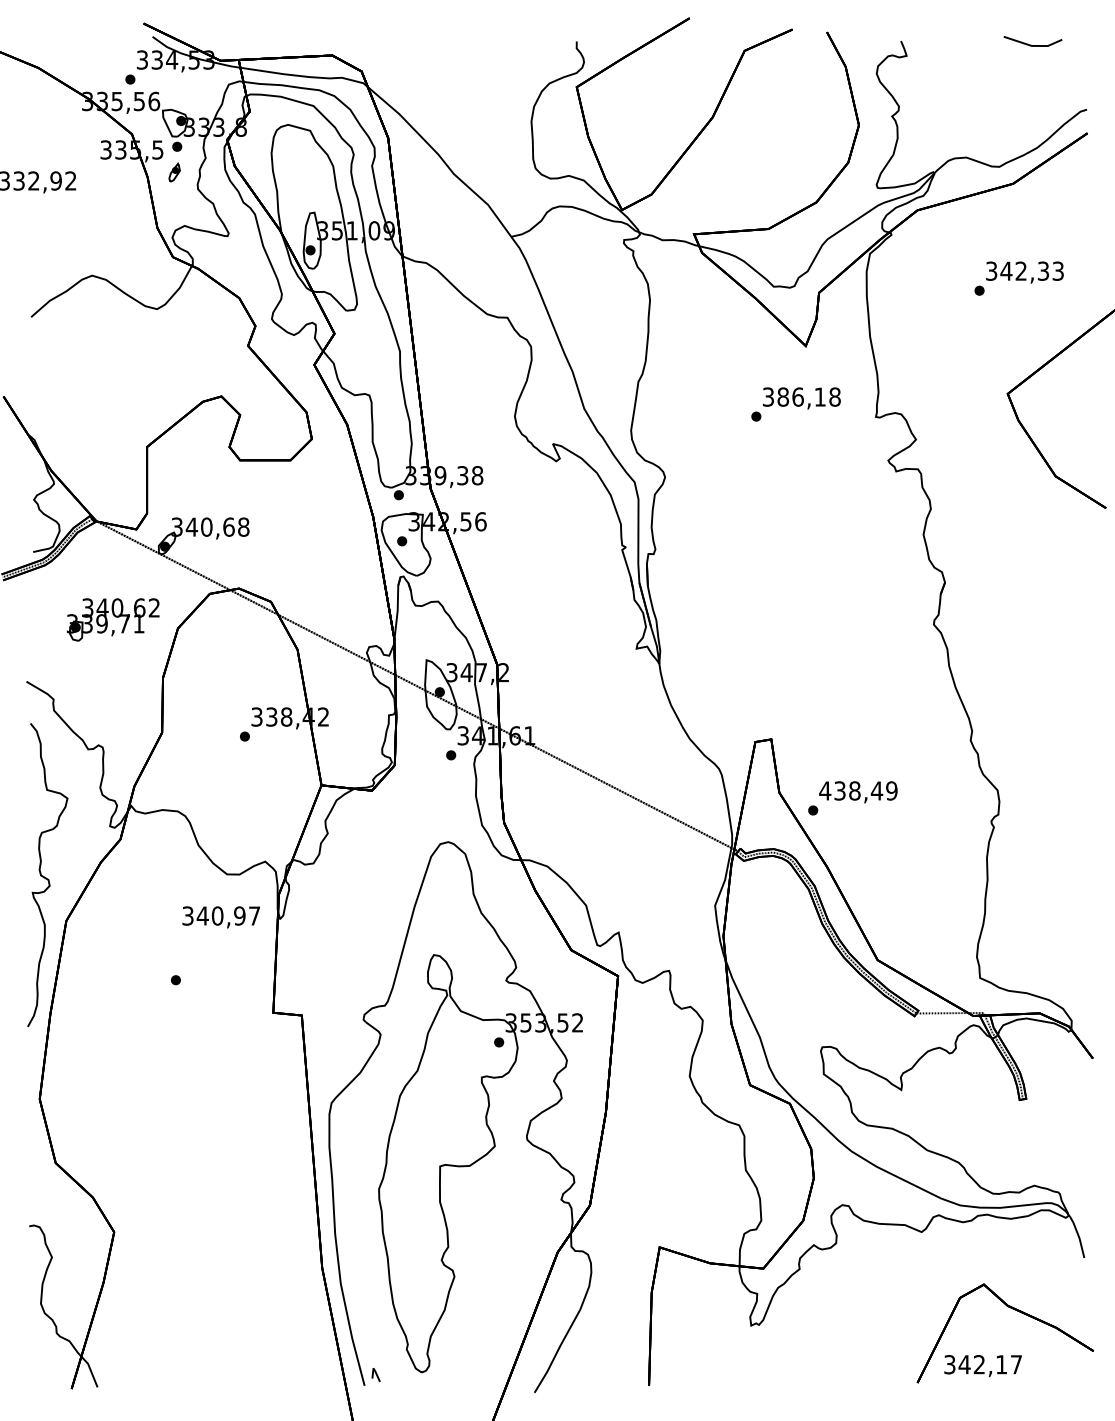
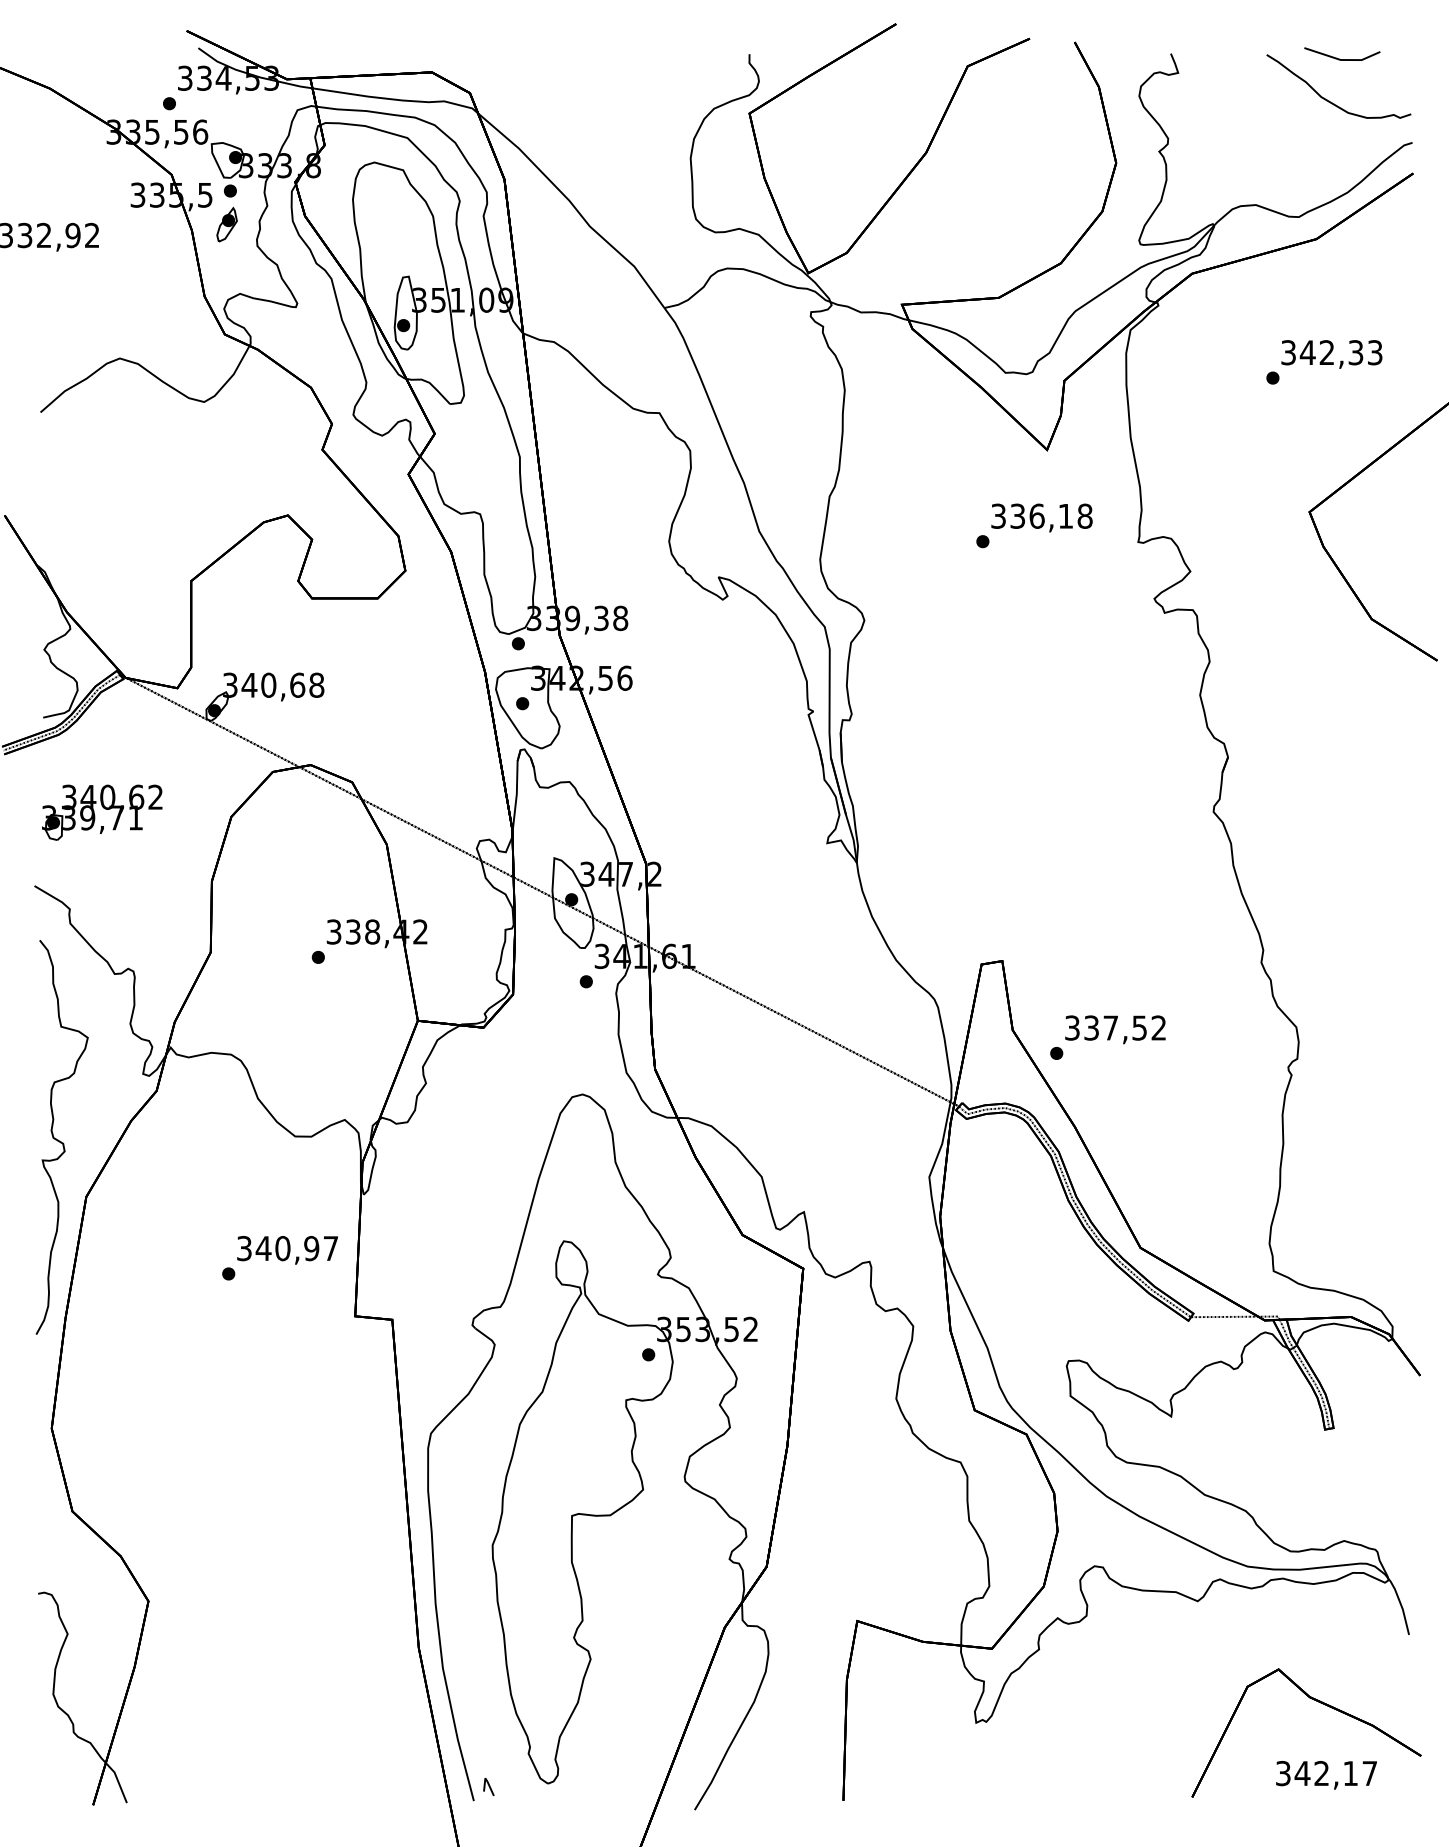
part: (1023, 77) -> (1329, 100), added
part: (174, 172) -> (226, 224), size x1.43
text: (782, 396) -> (1017, 515), 386,18 -> 336,18
part: (113, 619) -> (102, 812), moved
text: (858, 790) -> (1115, 1027), 438,49 -> 337,52
text: (221, 917) -> (287, 1250), moved
text: (983, 1366) -> (1326, 1775), moved

